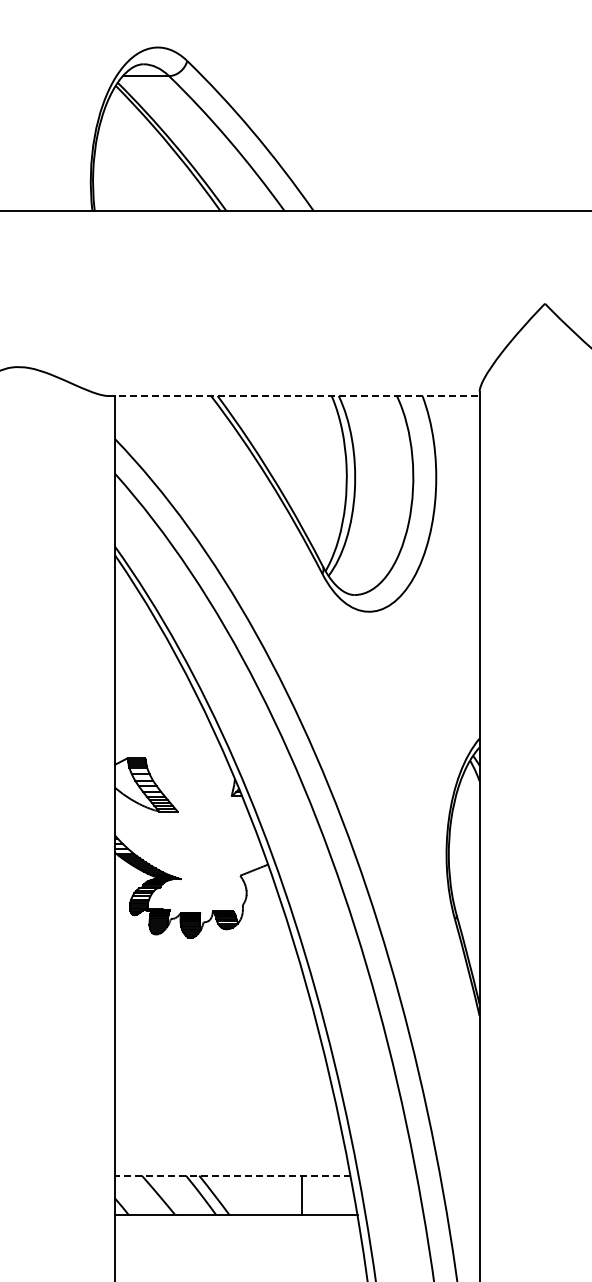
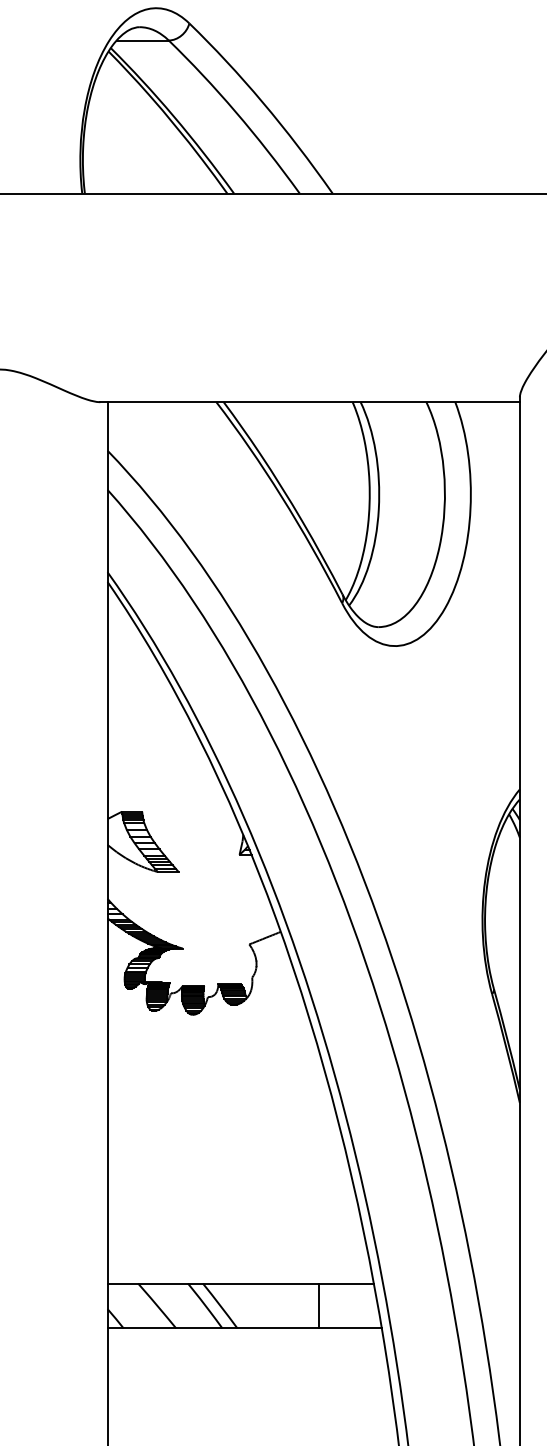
line: (294, 396) -> (310, 402), dashed -> solid
line: (232, 1175) -> (240, 1283), dashed -> solid

